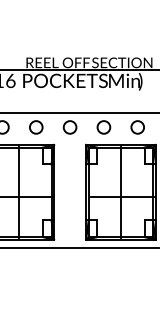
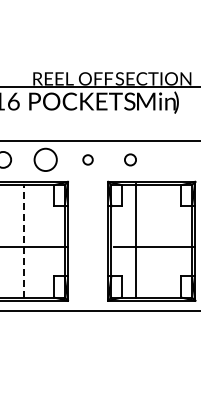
circle: (36, 127) -> (45, 159), size x1.4
circle: (69, 127) -> (87, 159), size x0.6
circle: (103, 127) -> (130, 159), size x0.7
circle: (137, 127) -> (172, 159), removed
line: (19, 191) -> (24, 240), solid -> dashed
line: (120, 192) -> (135, 241), moved

